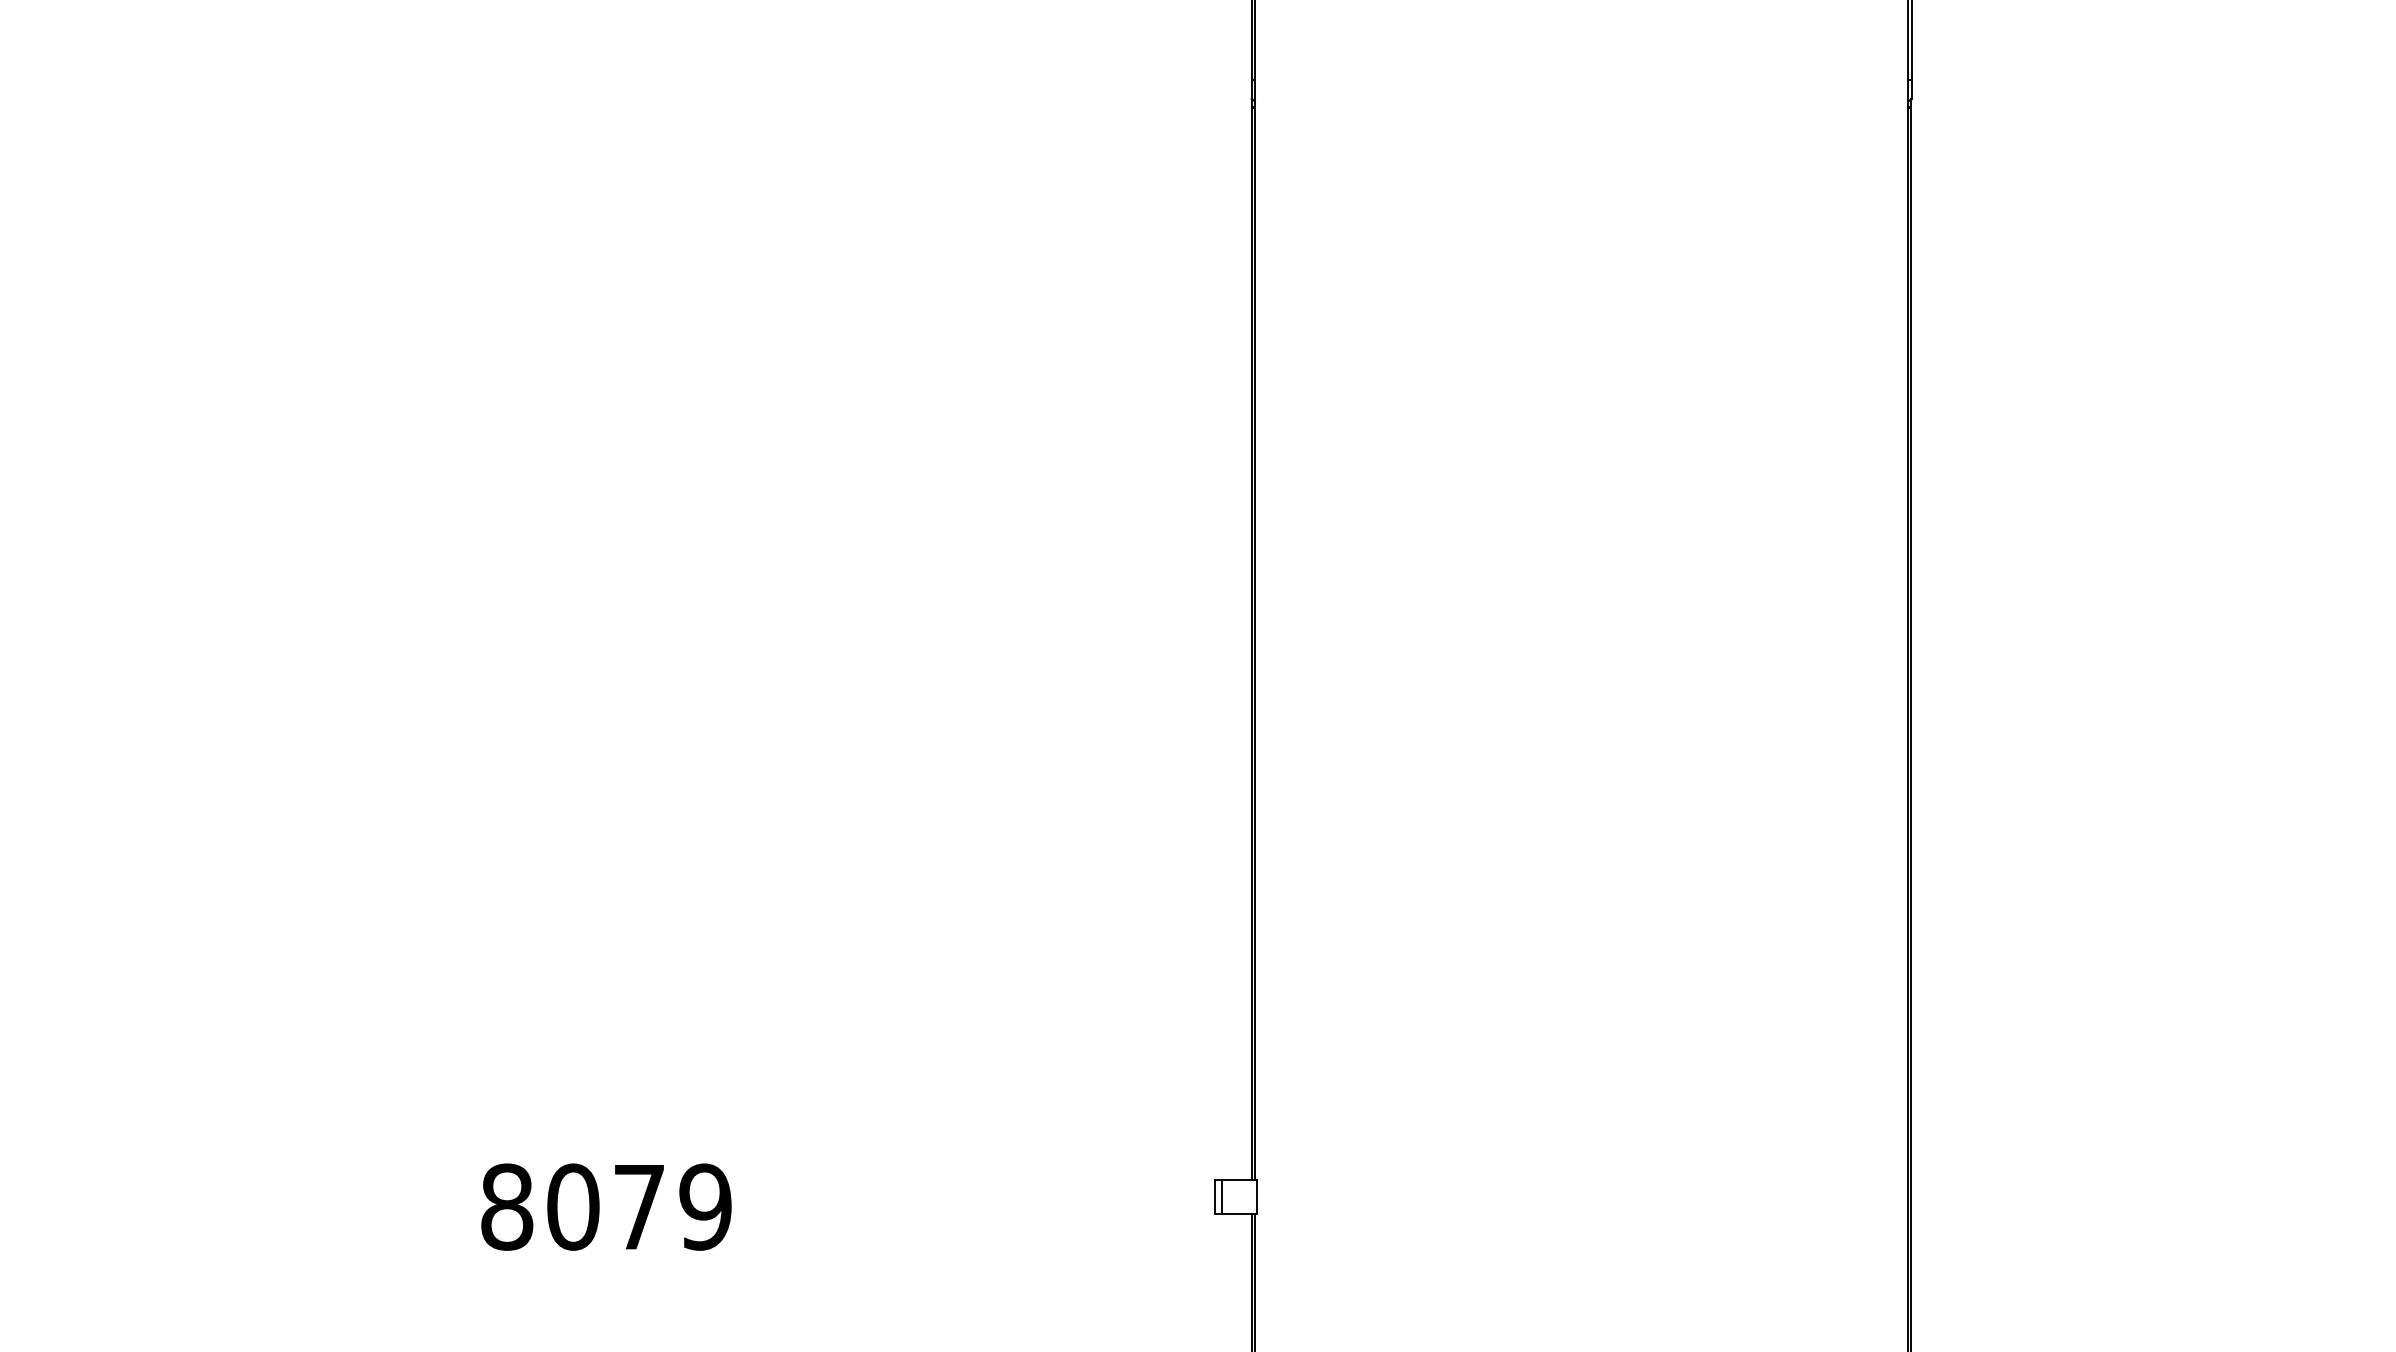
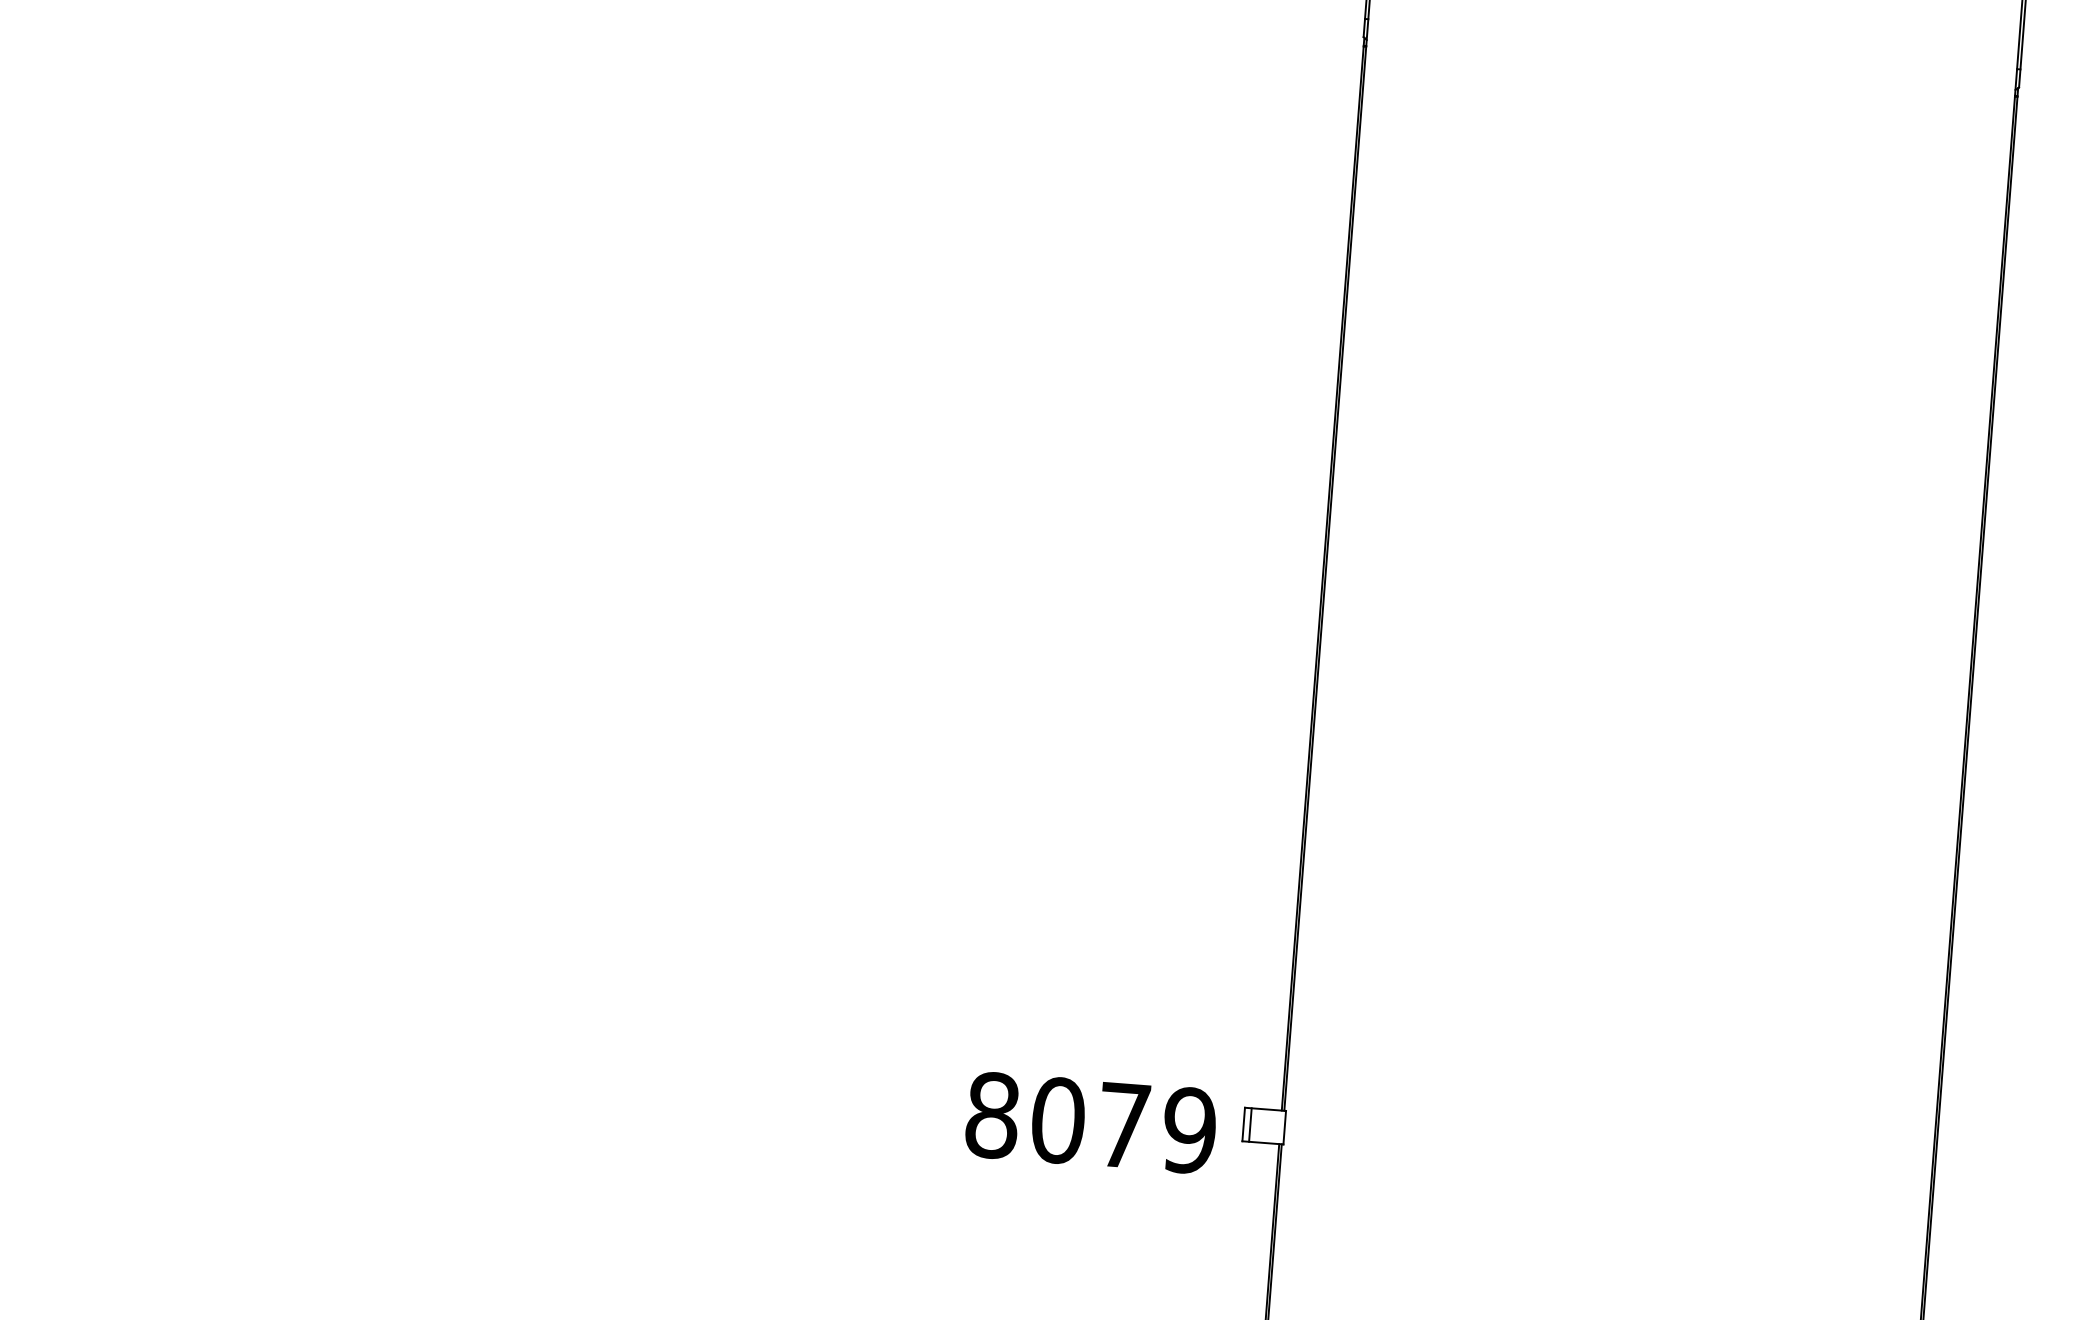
text: (606, 1206) -> (1091, 1122), moved

